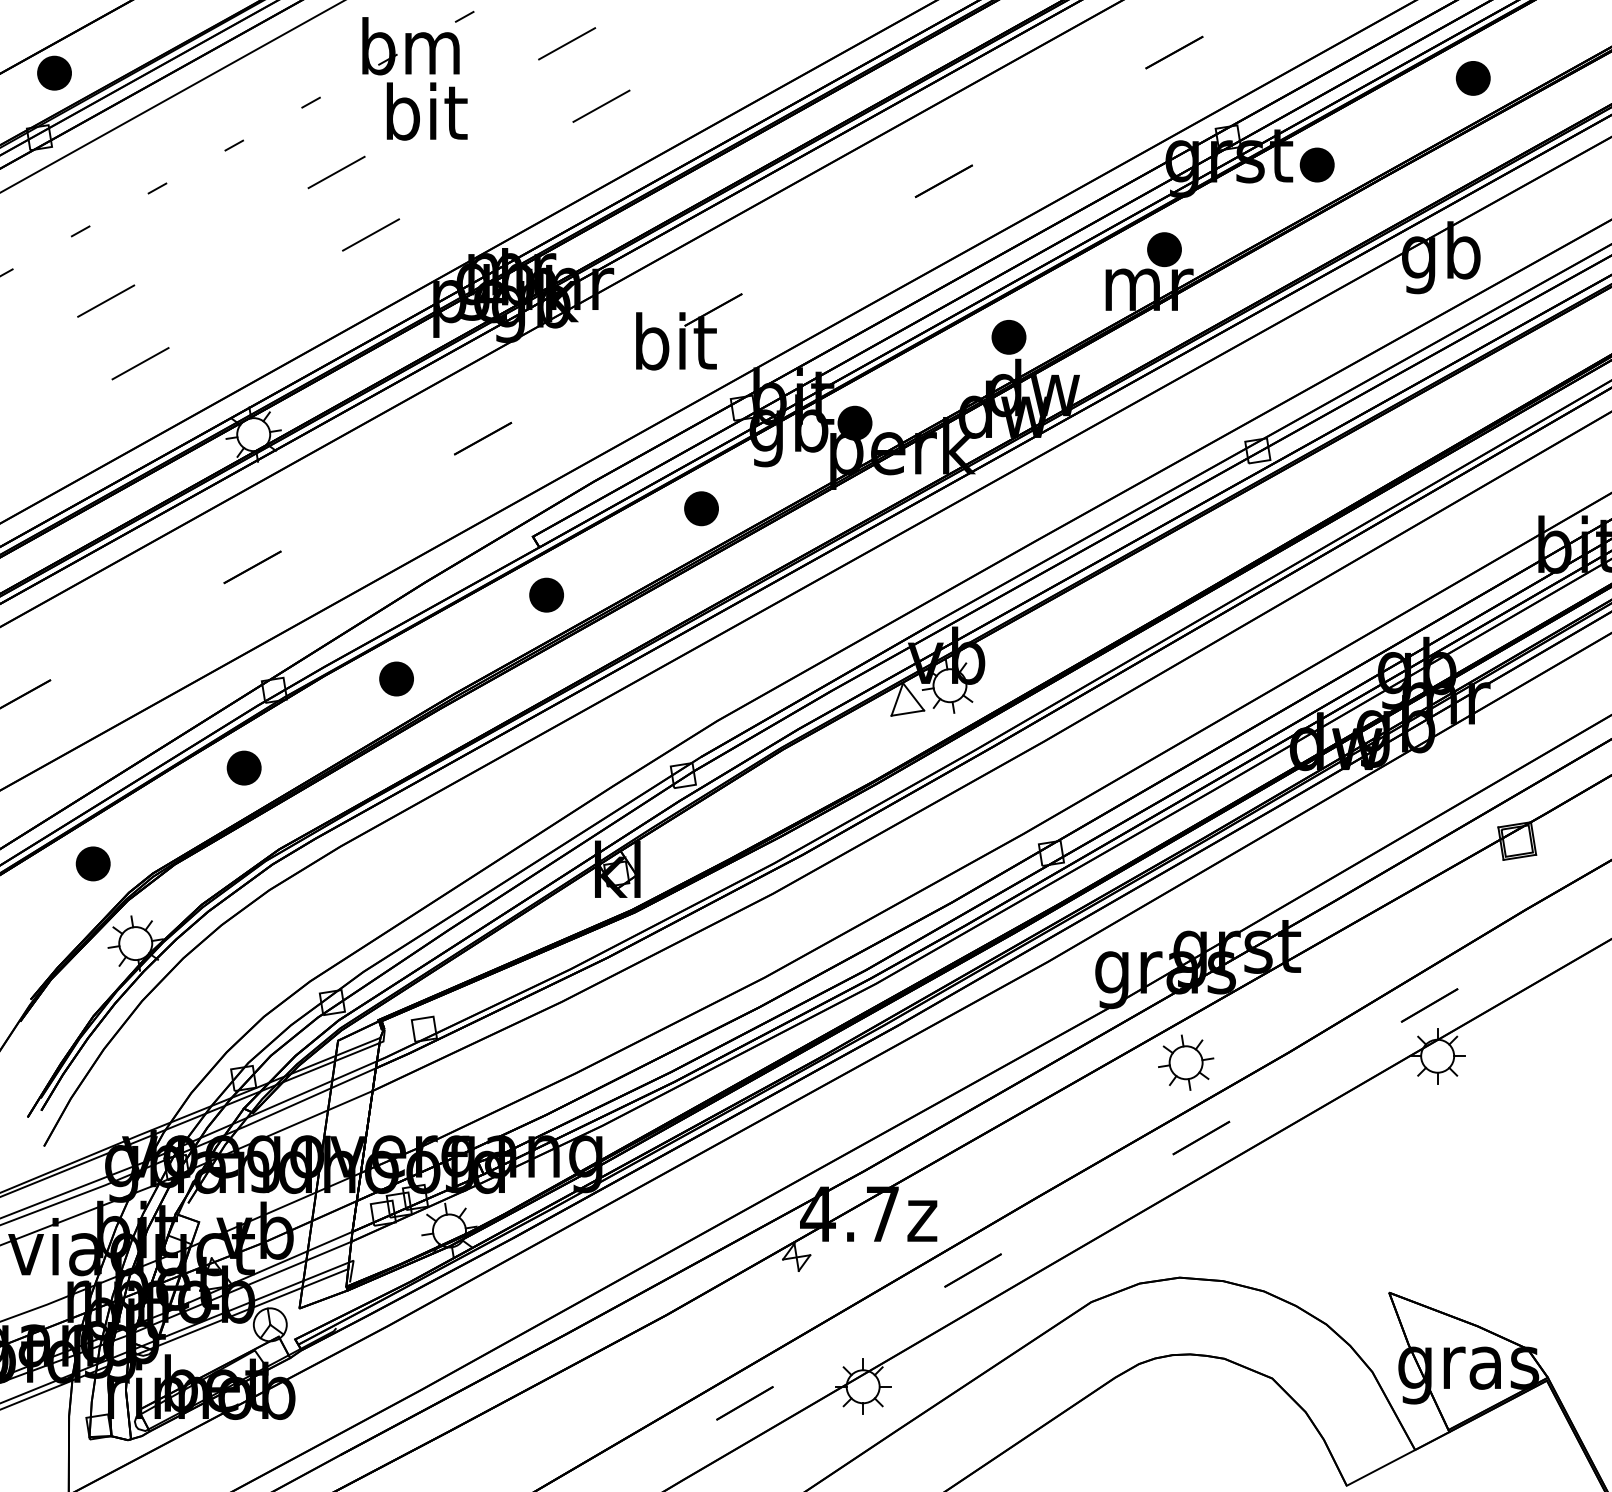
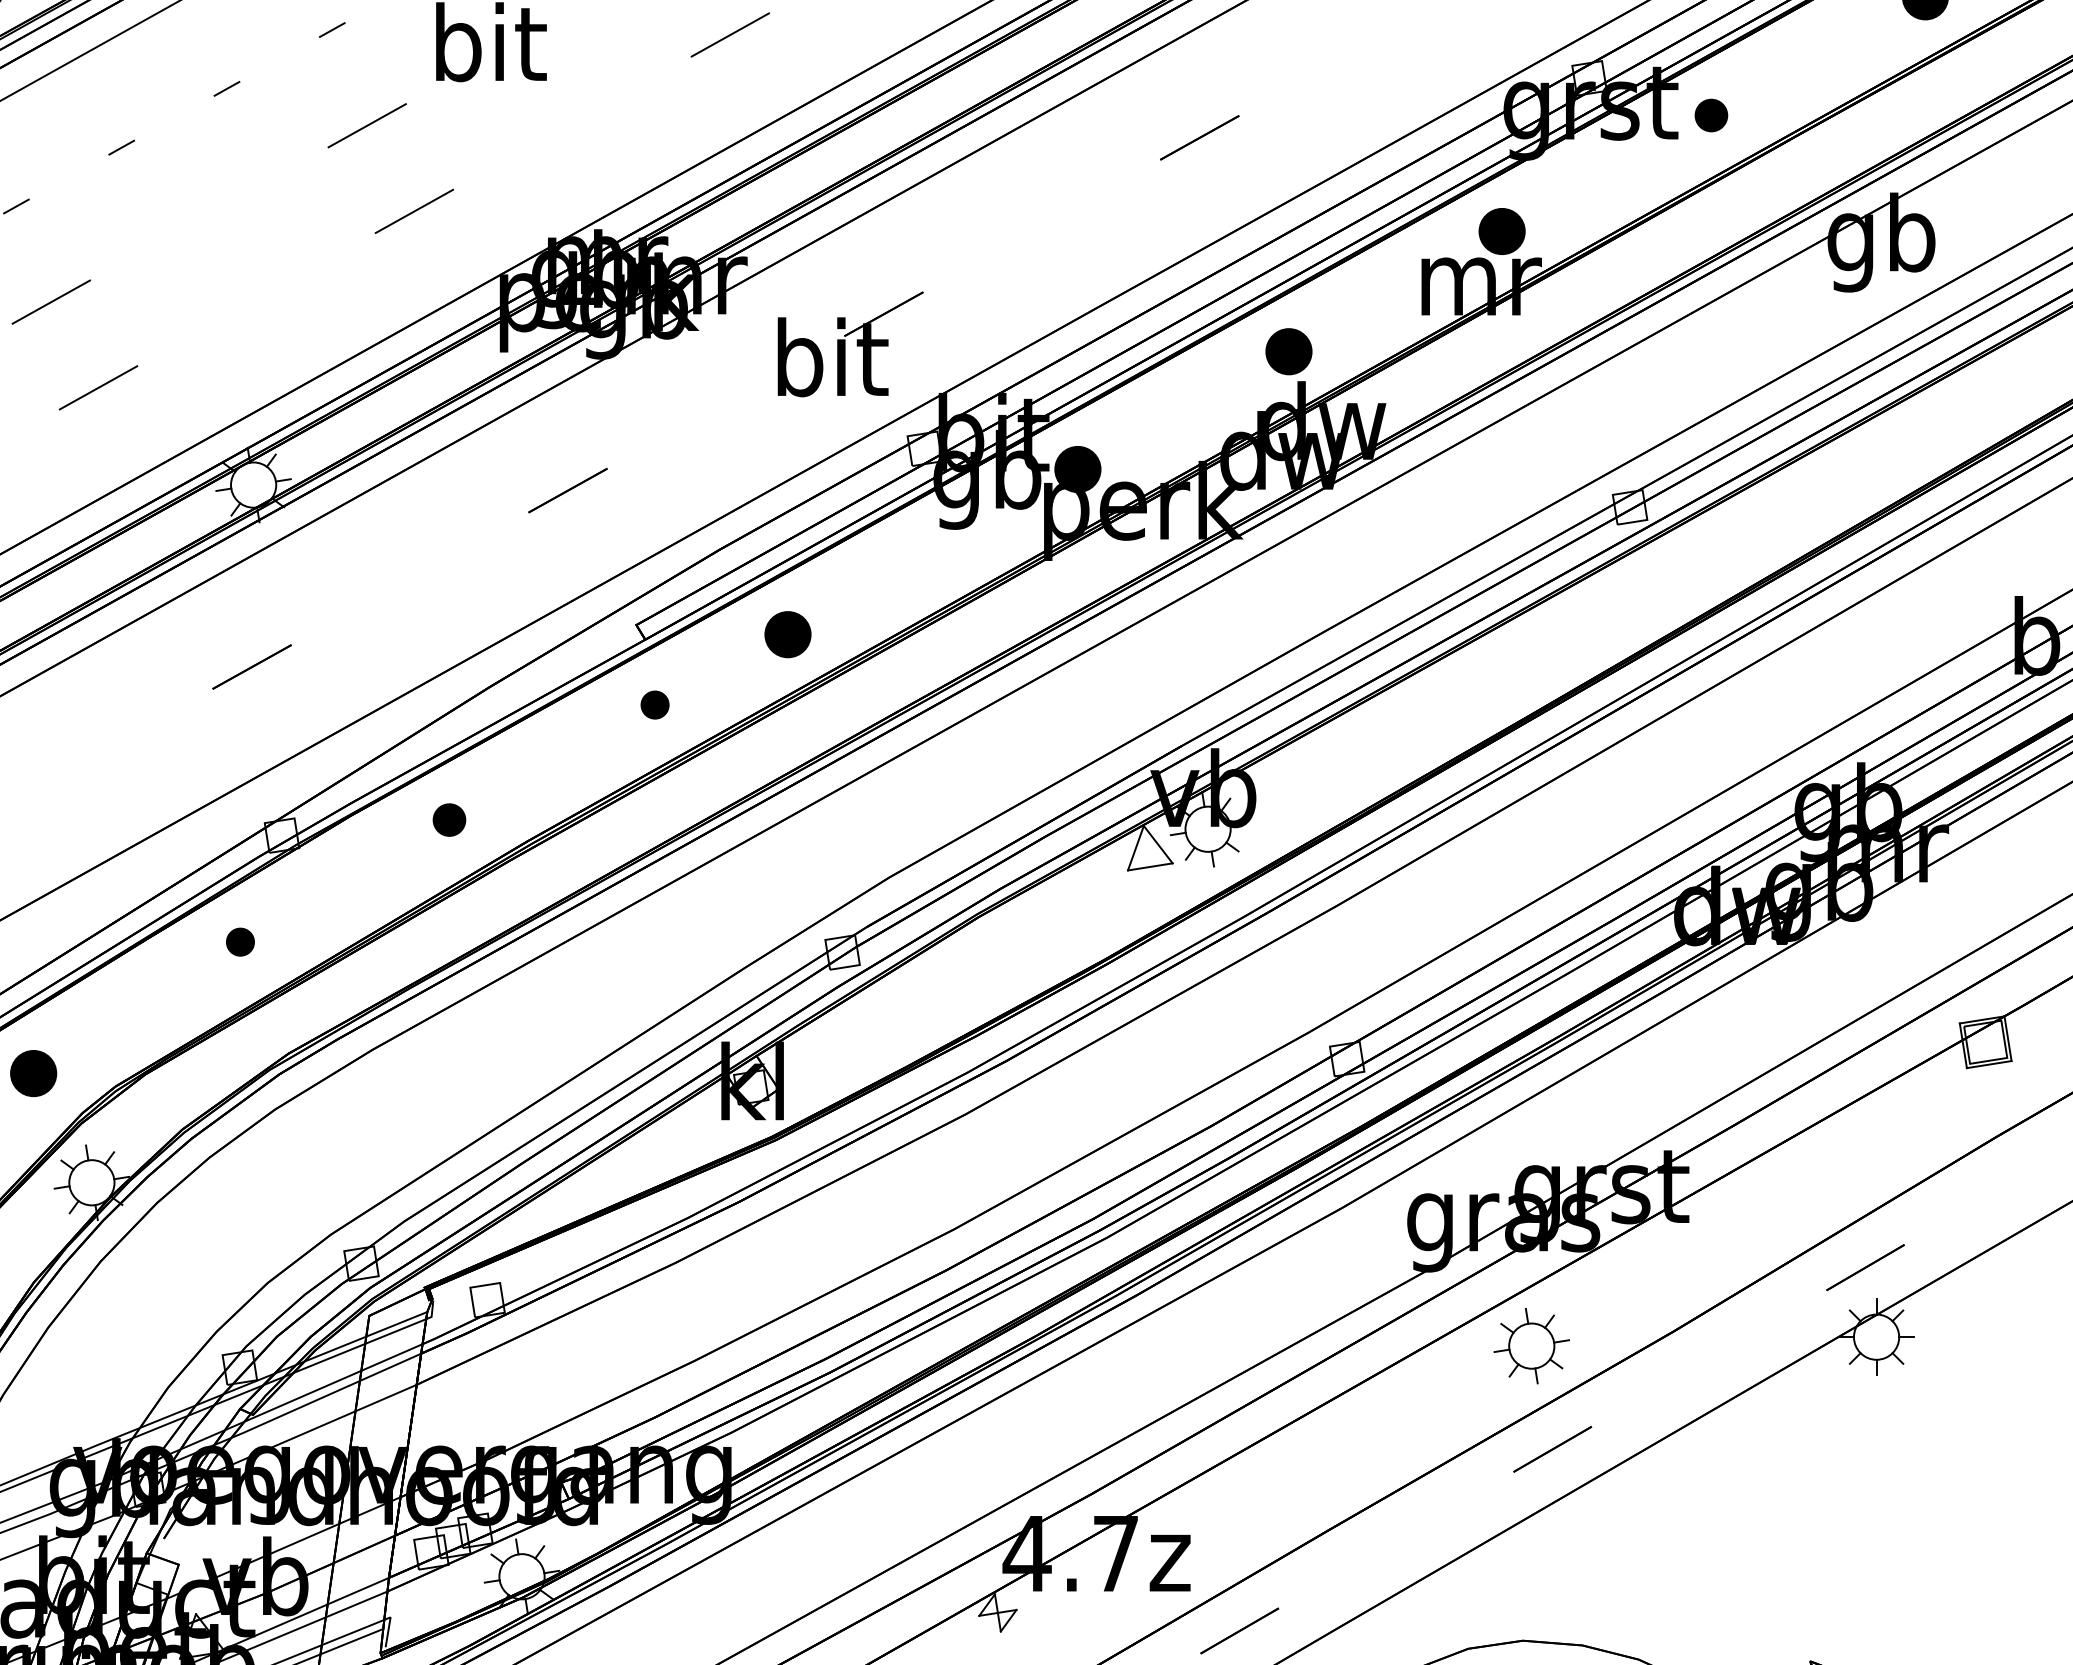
part: (1316, 164) -> (1710, 114), size x0.7
part: (701, 508) -> (787, 634), moved
part: (546, 594) -> (654, 704), size x0.6
part: (396, 678) -> (449, 819), size x0.7
part: (243, 767) -> (239, 941), size x0.6

